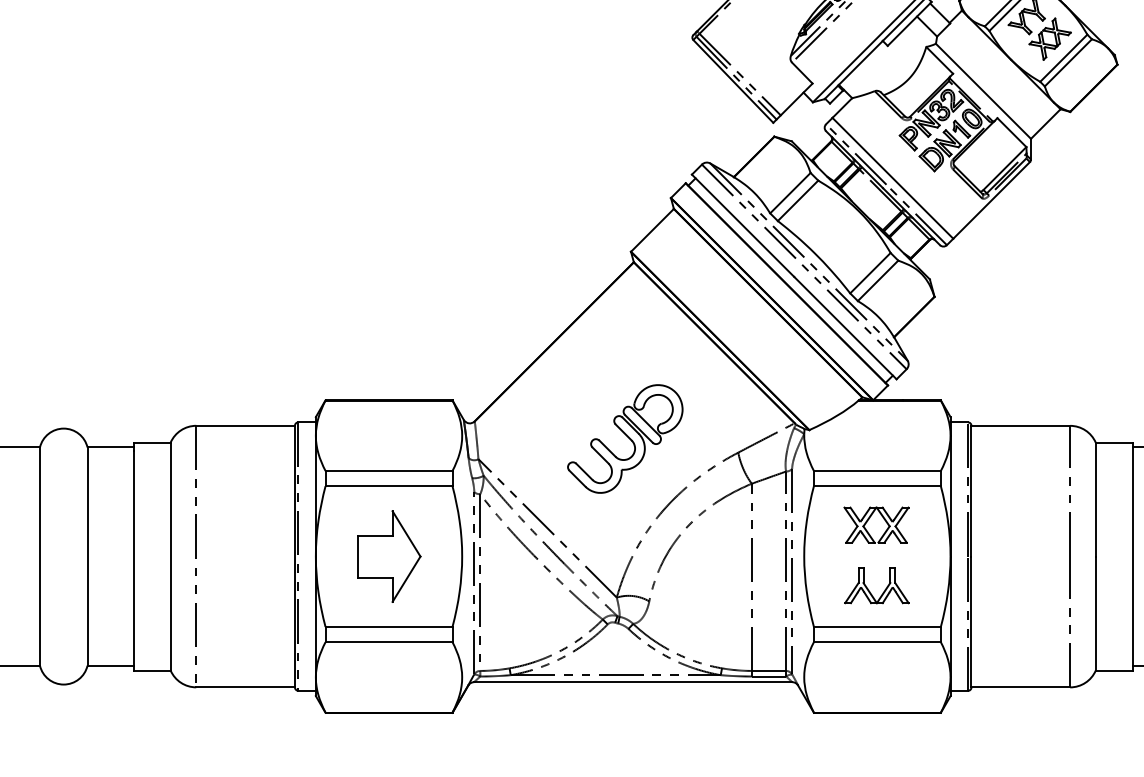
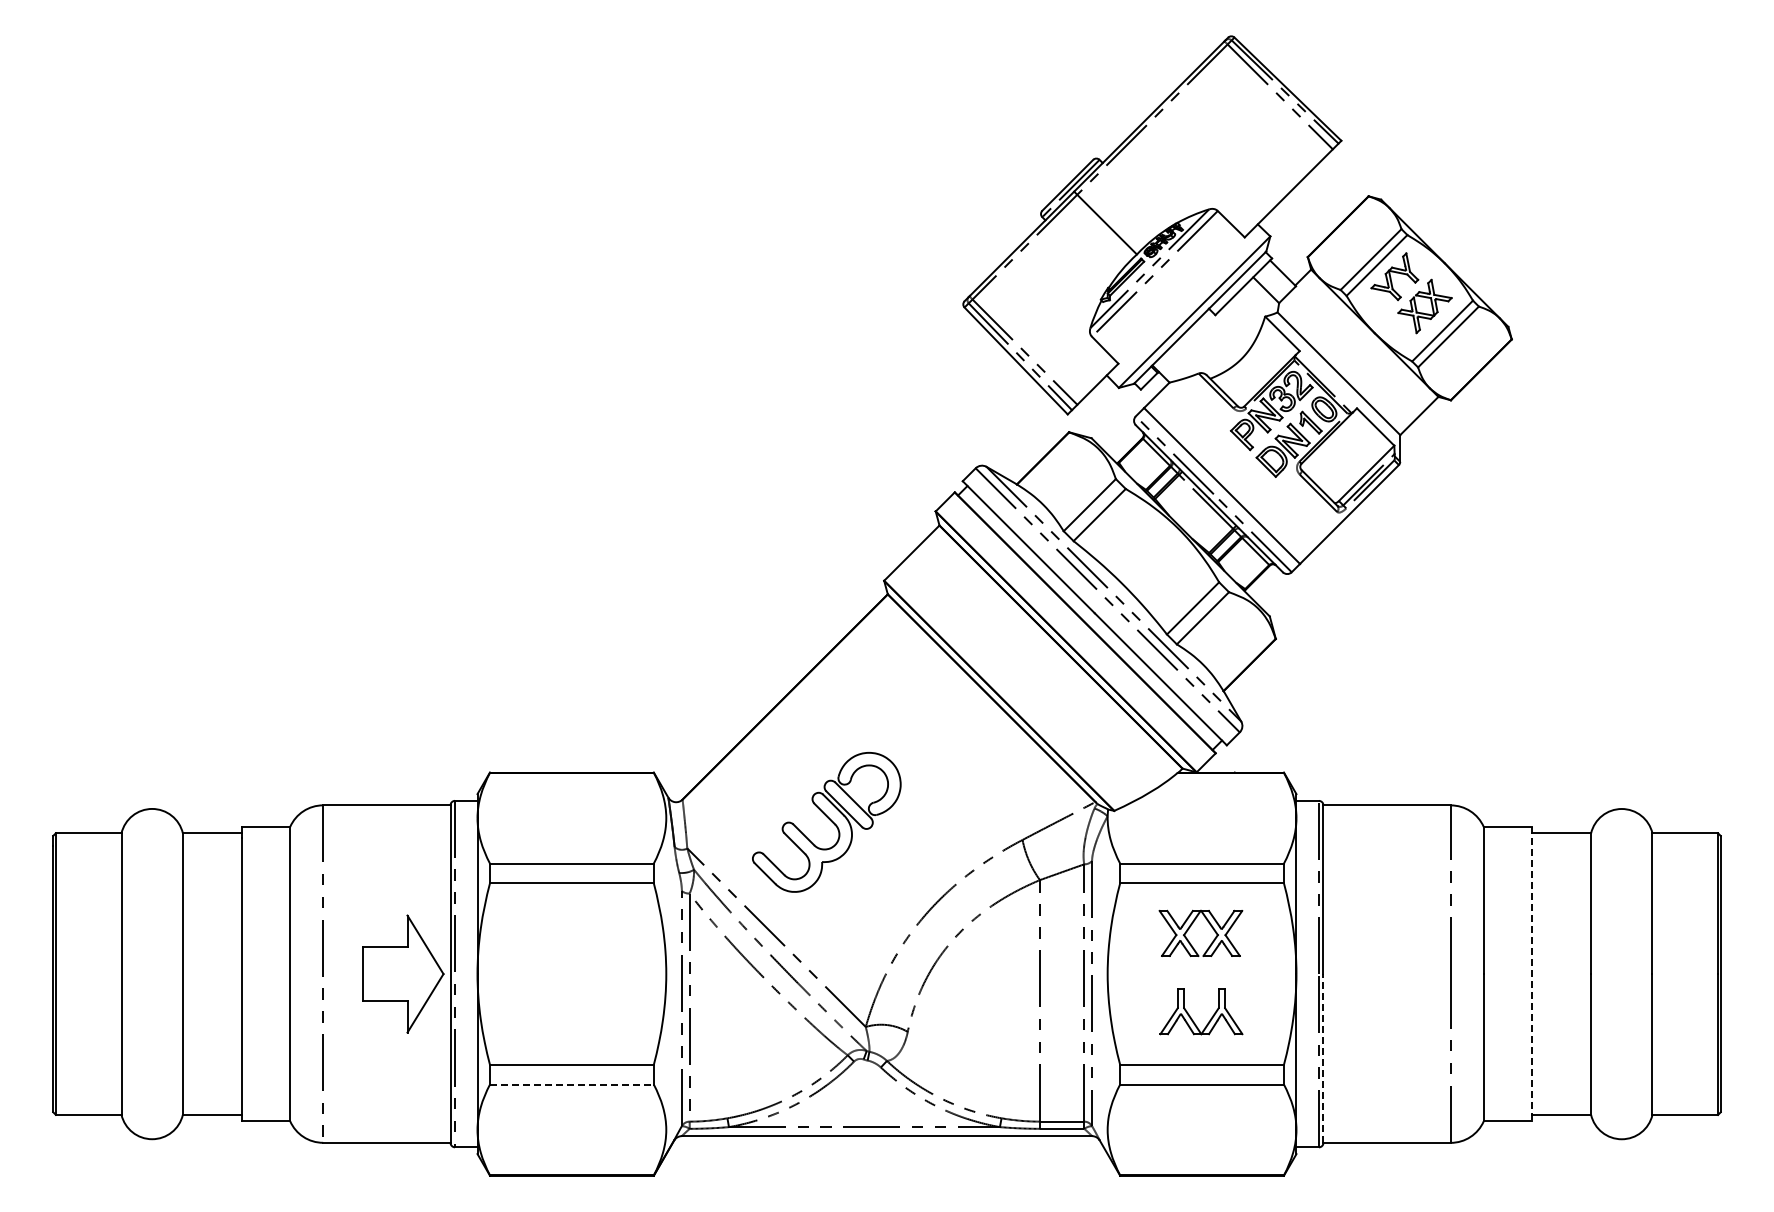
part: (625, 439) -> (826, 822), moved
part: (389, 556) -> (403, 973), moved
line: (1132, 556) -> (1531, 974), solid -> dashed
line: (971, 622) -> (1323, 1058), solid -> dashed
line: (388, 642) -> (571, 1084), solid -> dashed

